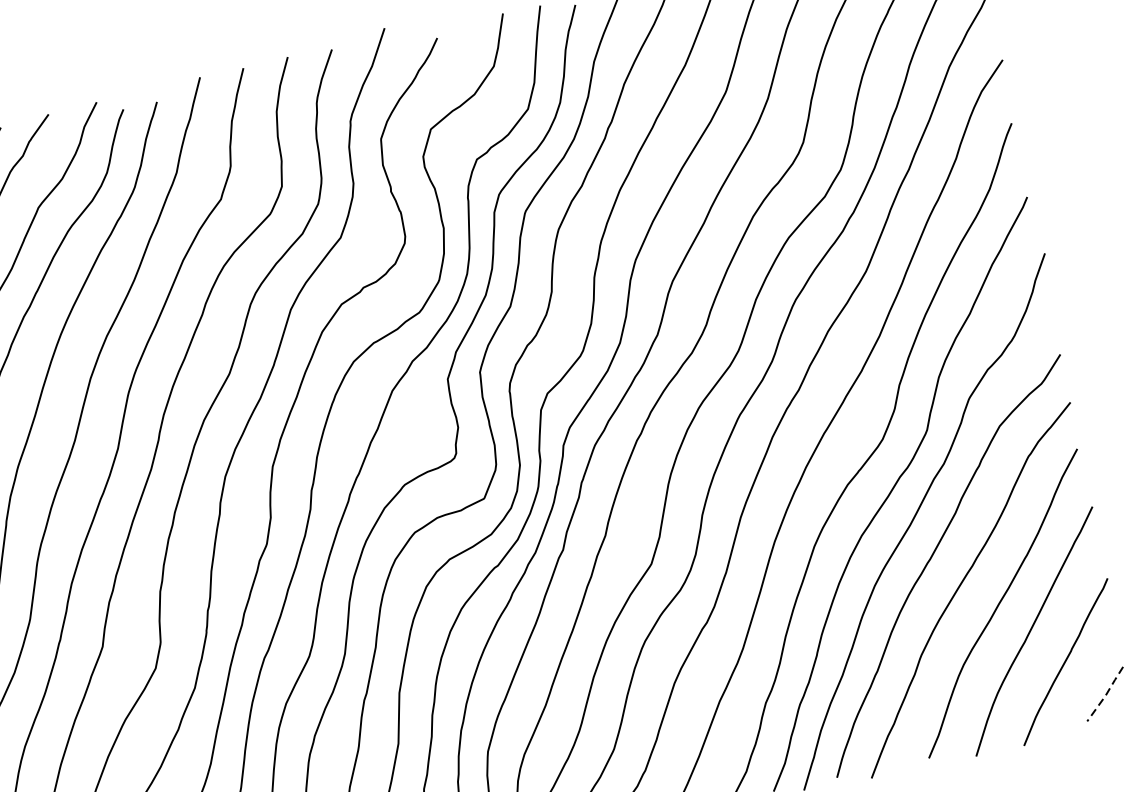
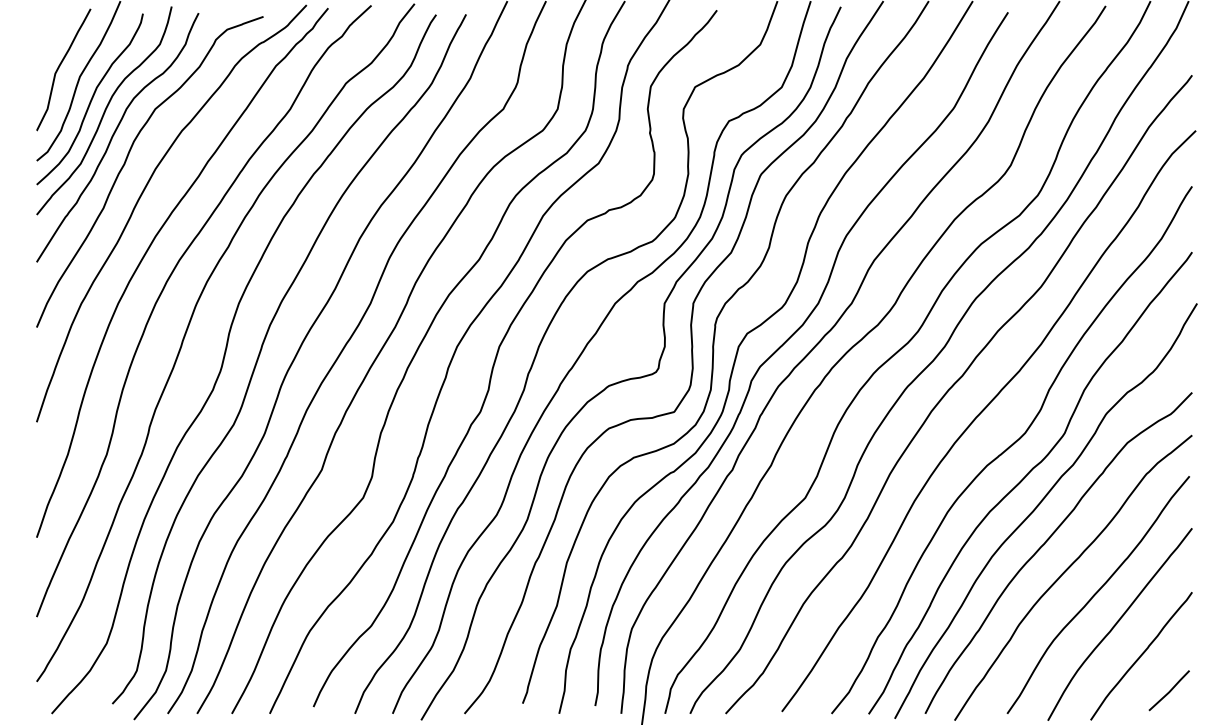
line: (1105, 695) -> (1169, 691), dashed -> solid

